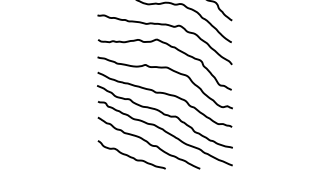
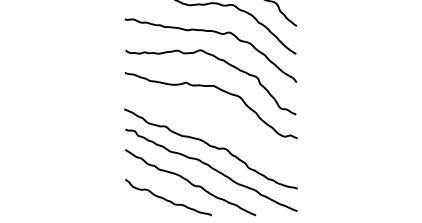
curve: (165, 94) -> (211, 120), removed

